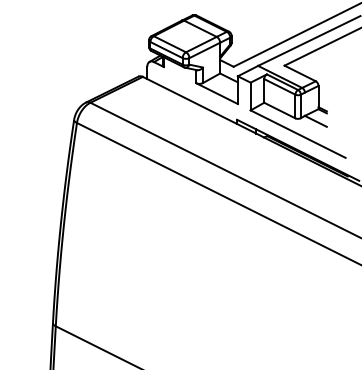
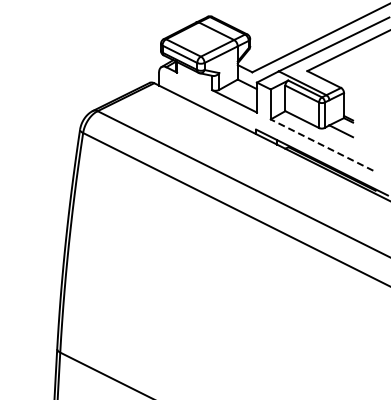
line: (297, 133) -> (321, 144), solid -> dashed

